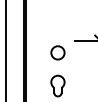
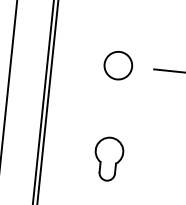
circle: (57, 52) -> (117, 64), moved

